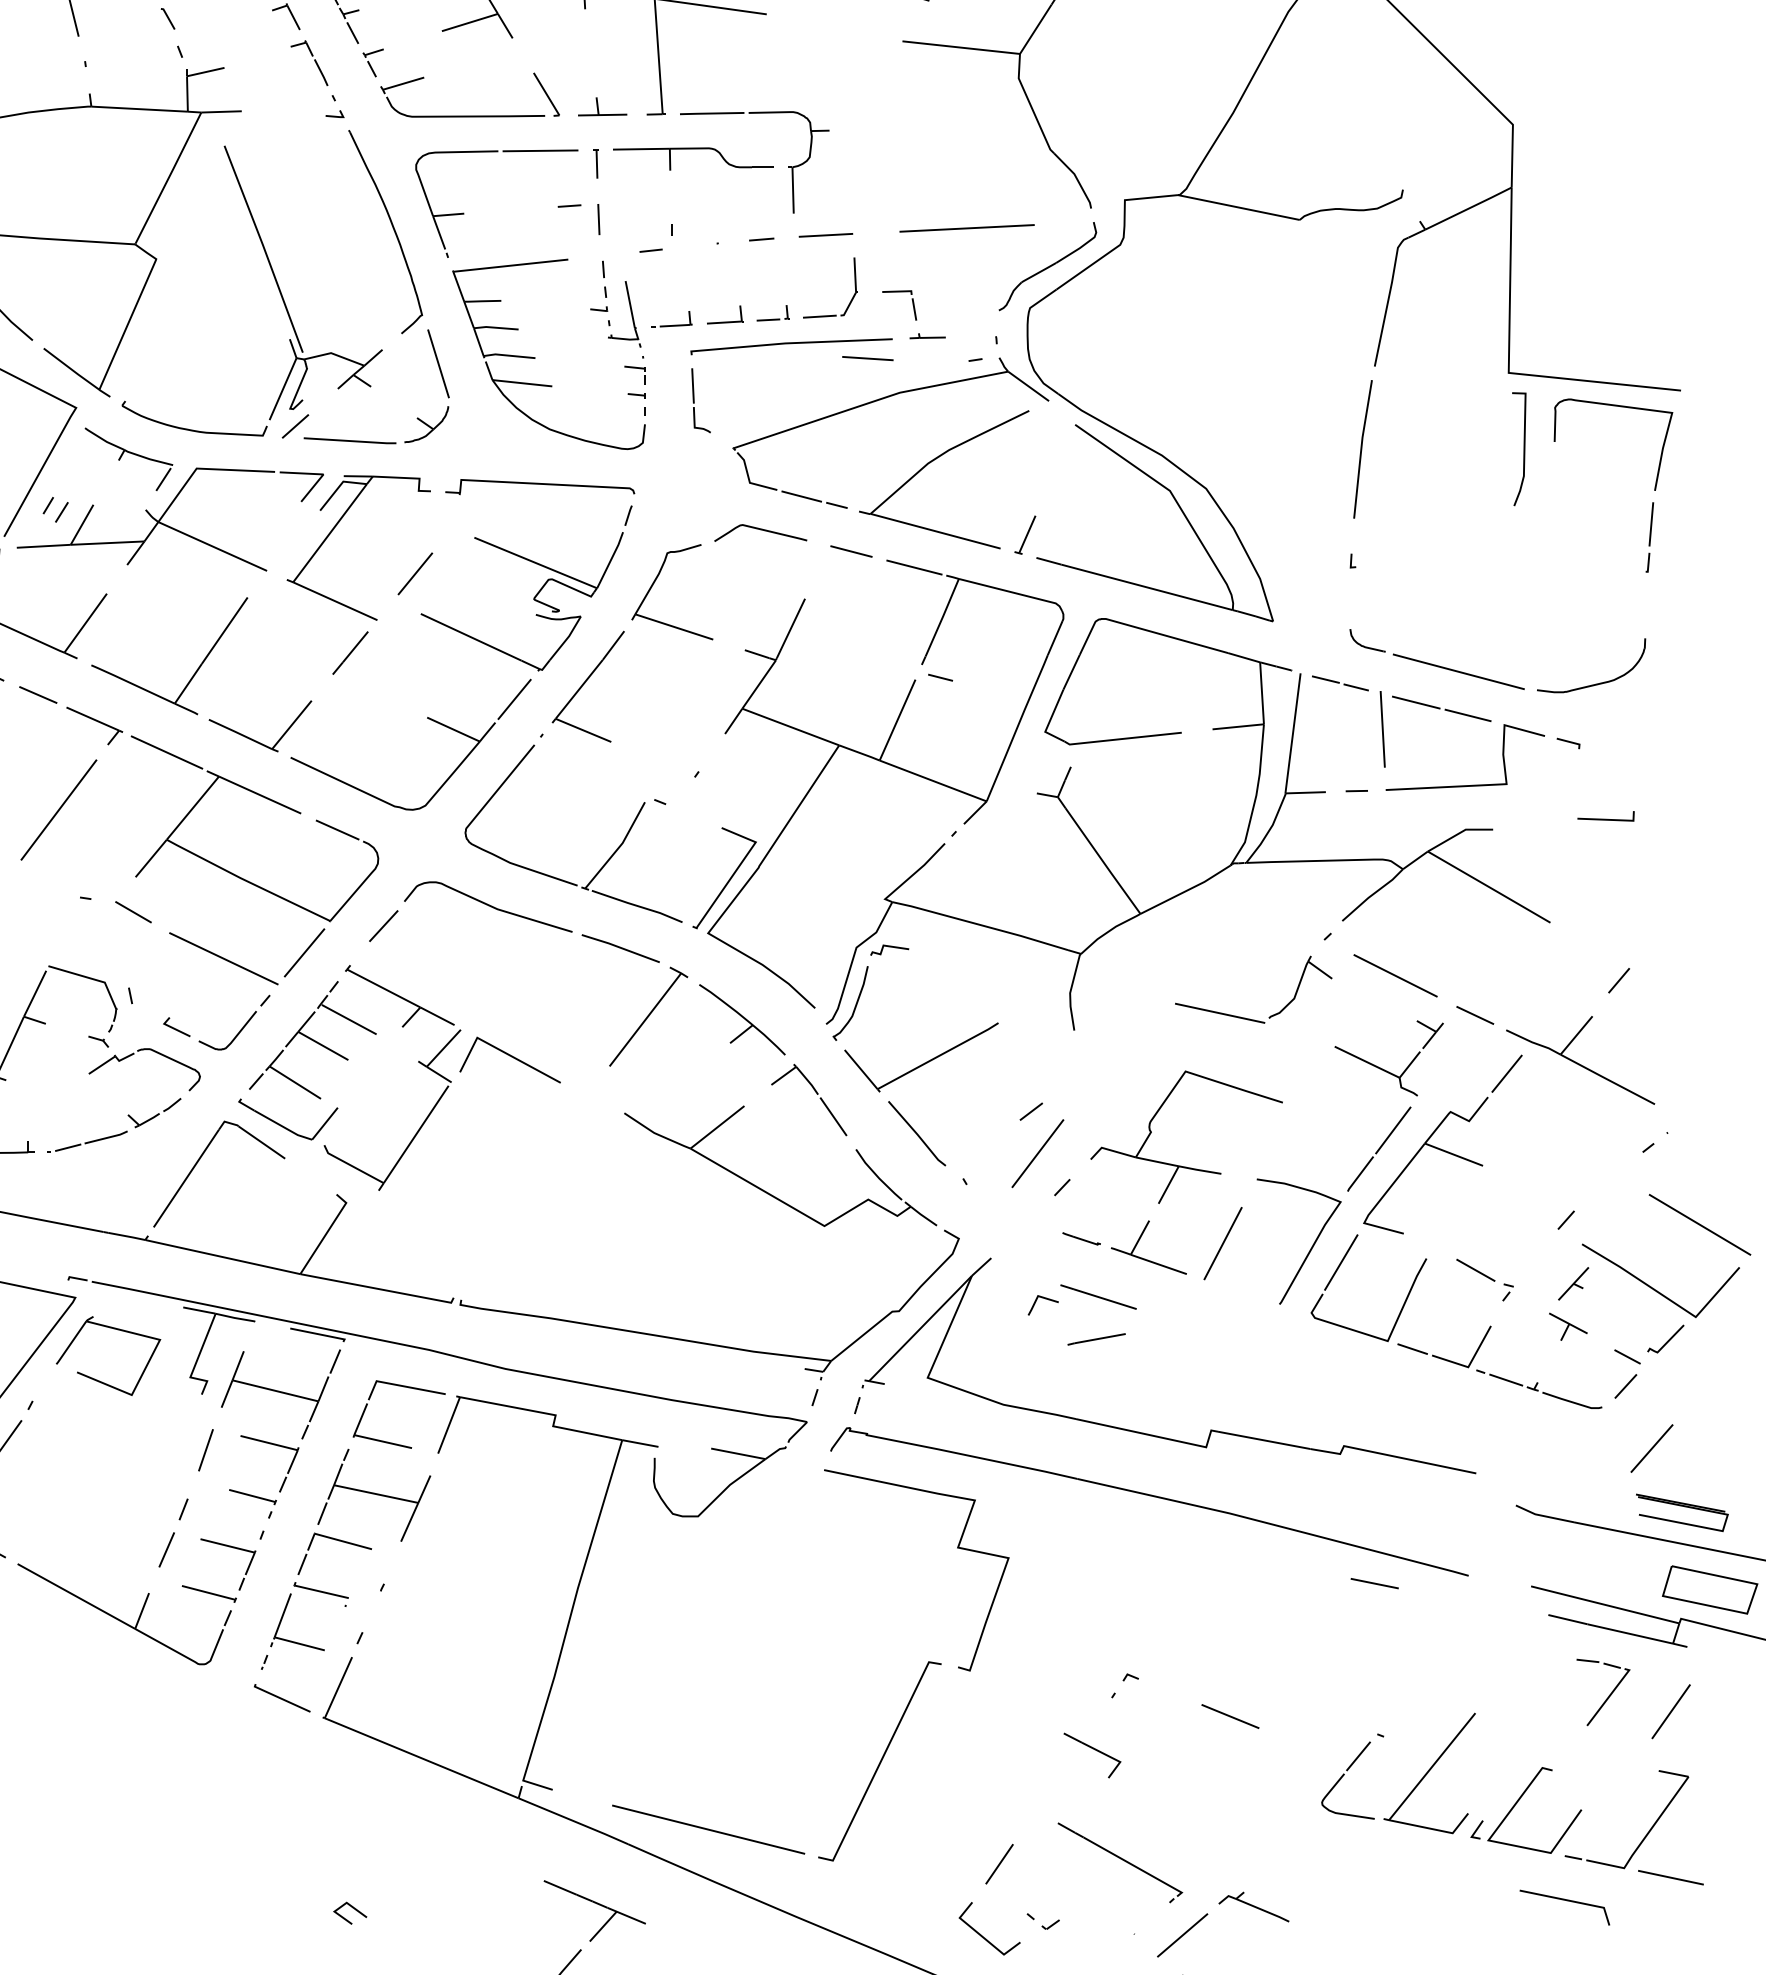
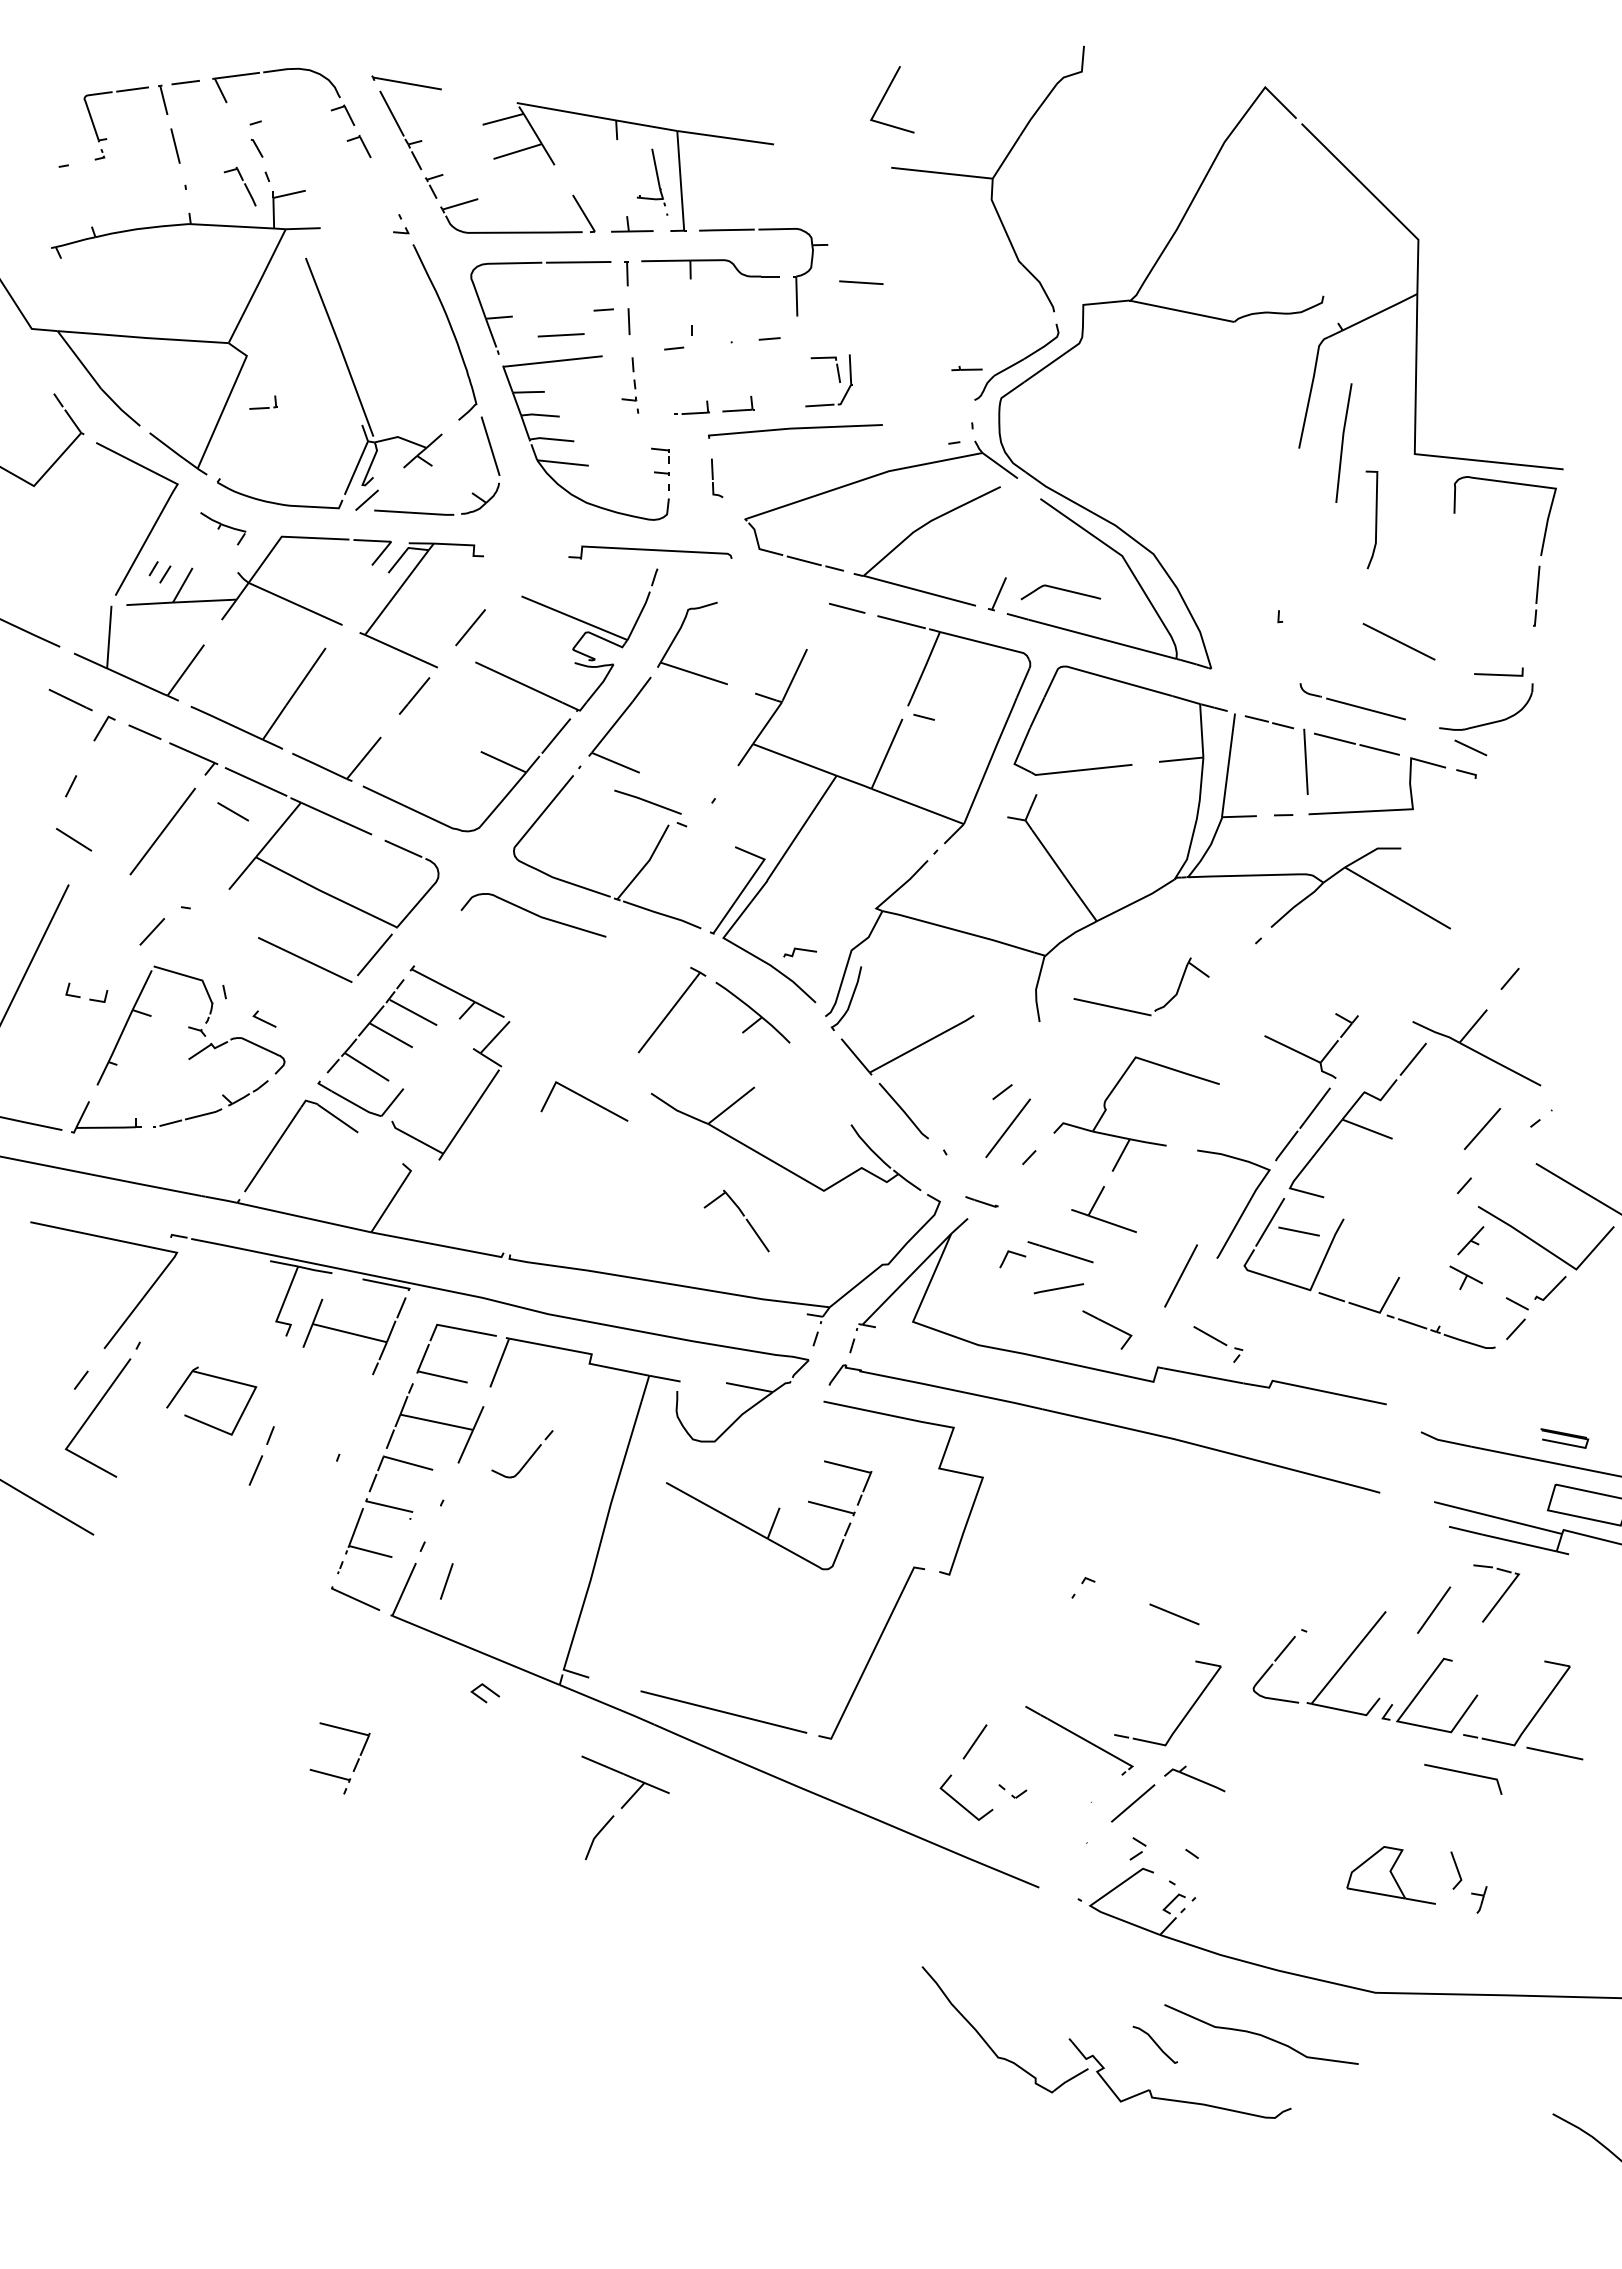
part: (308, 63) -> (239, 186), moved
line: (966, 228) -> (946, 329), removed
line: (825, 235) -> (560, 335), moved
part: (899, 292) -> (825, 358), moved
part: (773, 313) -> (263, 402), moved
part: (626, 318) -> (652, 181), moved
part: (927, 336) -> (966, 368), moved
line: (868, 358) -> (861, 282), moved
part: (700, 401) -> (716, 478), size x0.7
line: (1362, 448) -> (1343, 442), moved
line: (1523, 448) -> (1375, 519), moved
part: (129, 459) -> (223, 528), size x0.6
part: (540, 486) -> (650, 552), moved
curve: (761, 530) -> (1061, 590), moved
part: (1436, 659) -> (1352, 701), size x0.7
line: (1605, 819) -> (1498, 674), moved
line: (133, 911) -> (233, 811), moved
line: (382, 925) -> (151, 931), moved
line: (620, 947) -> (647, 801), moved
line: (888, 947) -> (799, 950), moved
line: (1394, 975) -> (1398, 641), moved
line: (1474, 1014) -> (1470, 747), moved
part: (1245, 1017) -> (1134, 1010), moved
part: (241, 1027) -> (528, 1458), moved
line: (511, 1057) -> (585, 1099), moved
part: (815, 1093) -> (742, 1215), moved
line: (1081, 1238) -> (981, 1201), moved
line: (1222, 1243) -> (1180, 1275), moved
part: (1485, 1280) -> (1218, 1344), moved
part: (114, 1329) -> (216, 1378), moved
line: (1651, 1448) -> (1482, 1128), moved
line: (205, 1450) -> (446, 1581), moved
part: (280, 1486) -> (354, 1766), moved
part: (1682, 1512) -> (1564, 1438), size x0.6
line: (1374, 1583) -> (1298, 1231), moved
part: (137, 1602) -> (769, 1515), moved
line: (1671, 1710) -> (1434, 1609), moved
part: (1092, 1754) -> (1107, 1329), moved
part: (1242, 1833) -> (1184, 1715), added
line: (352, 1908) -> (487, 1689), moved

